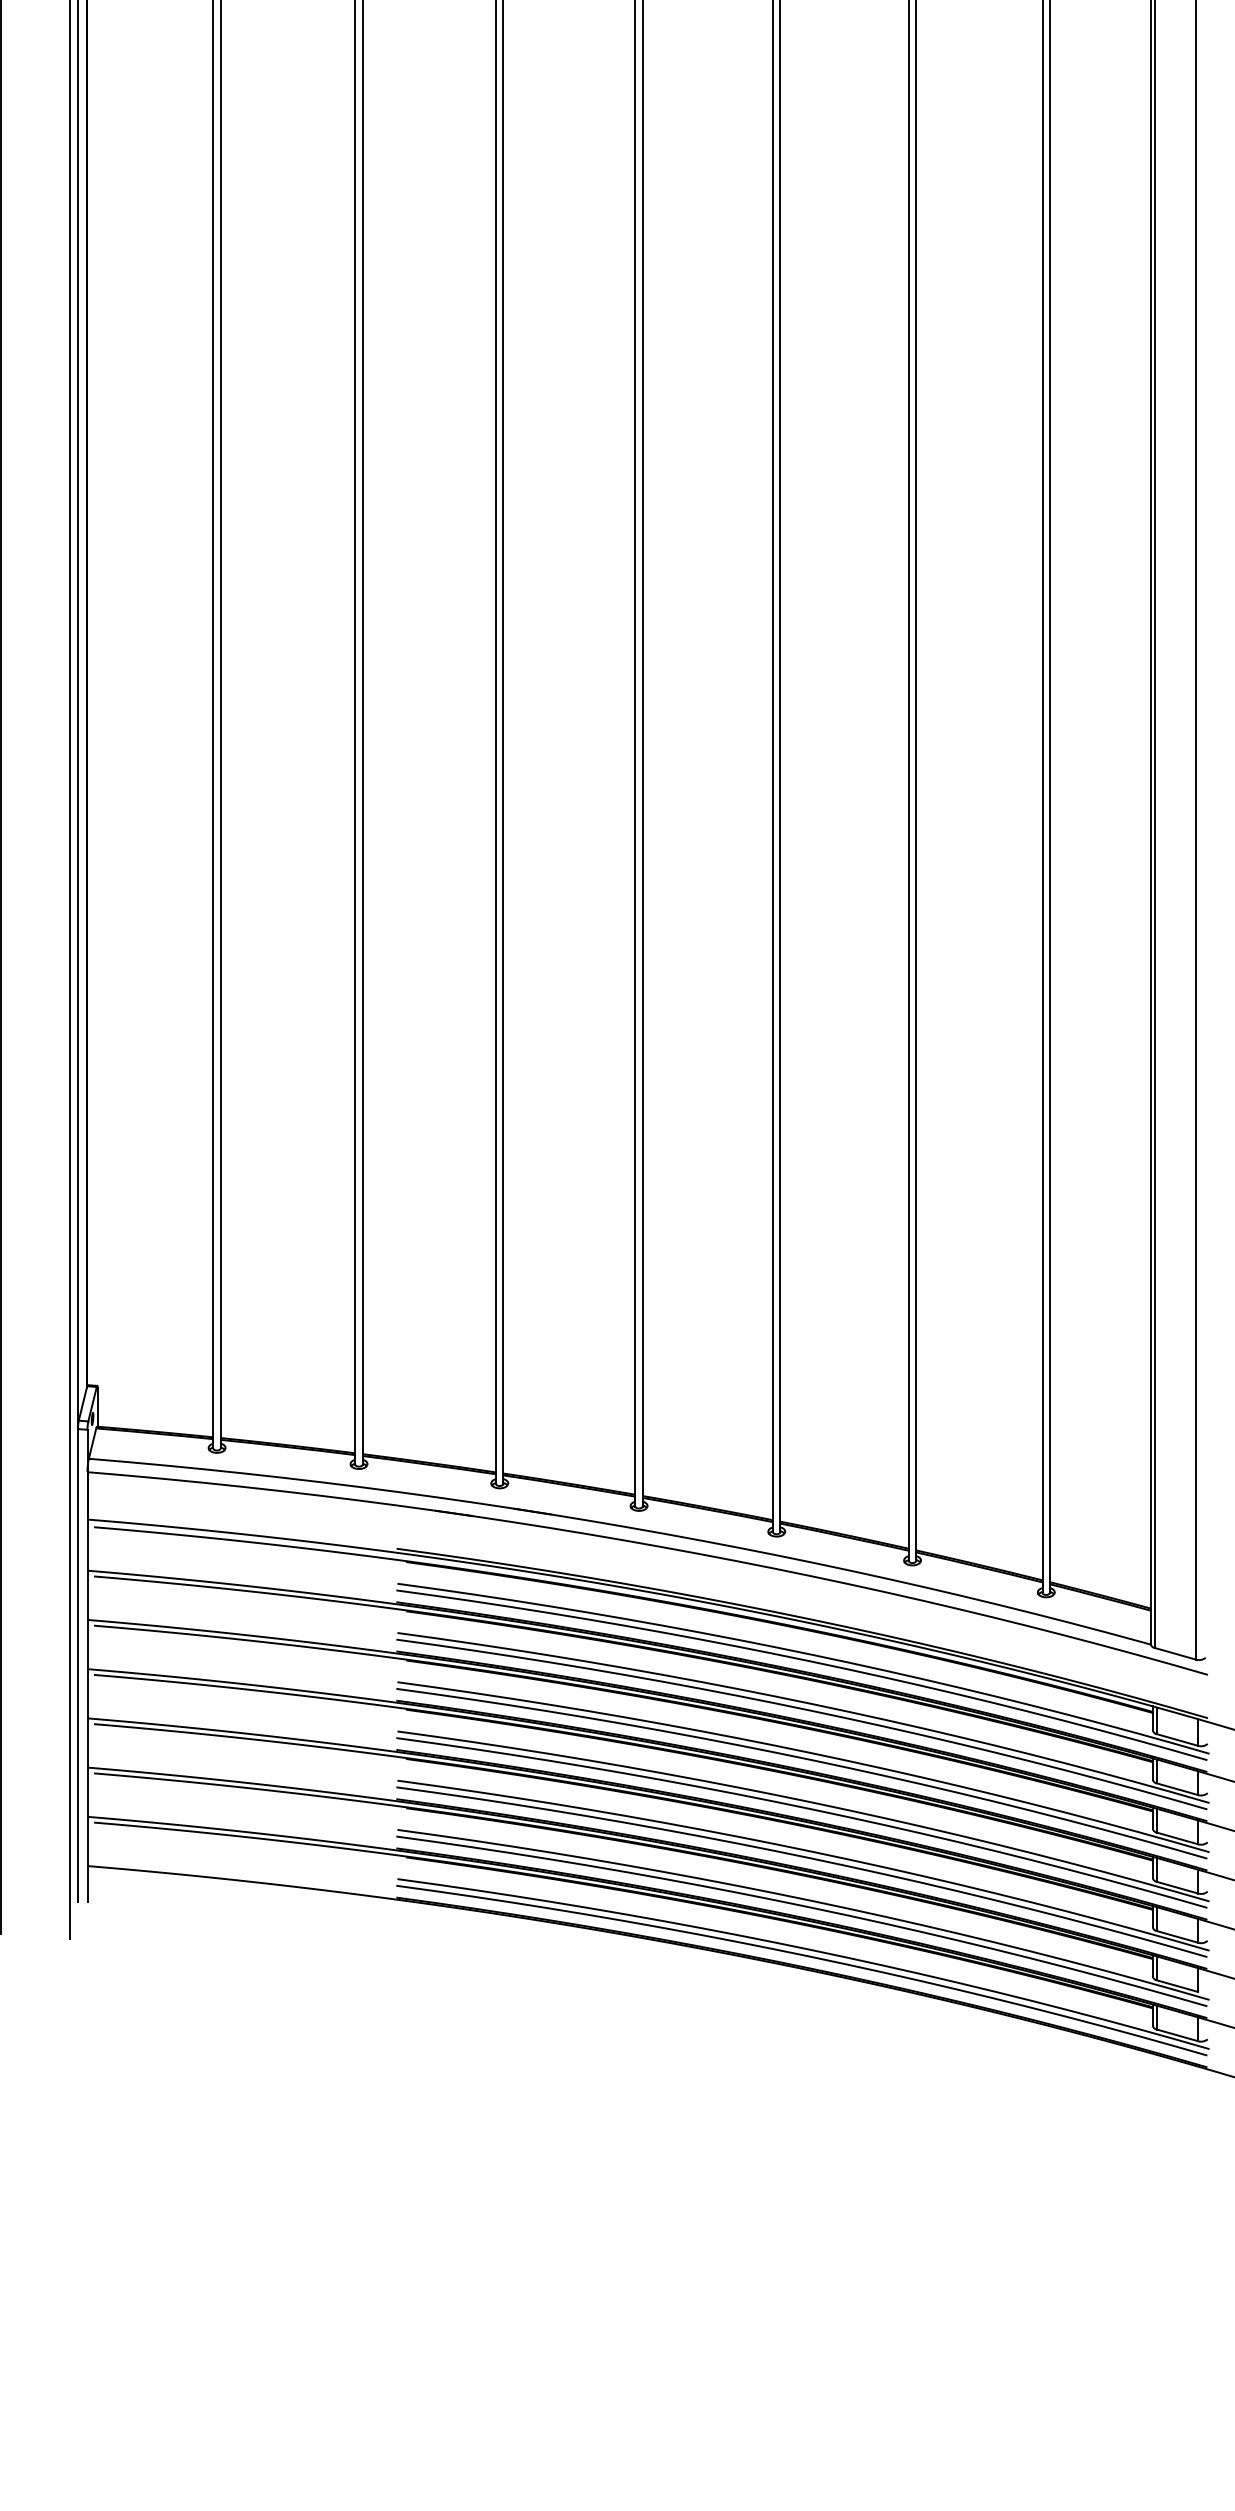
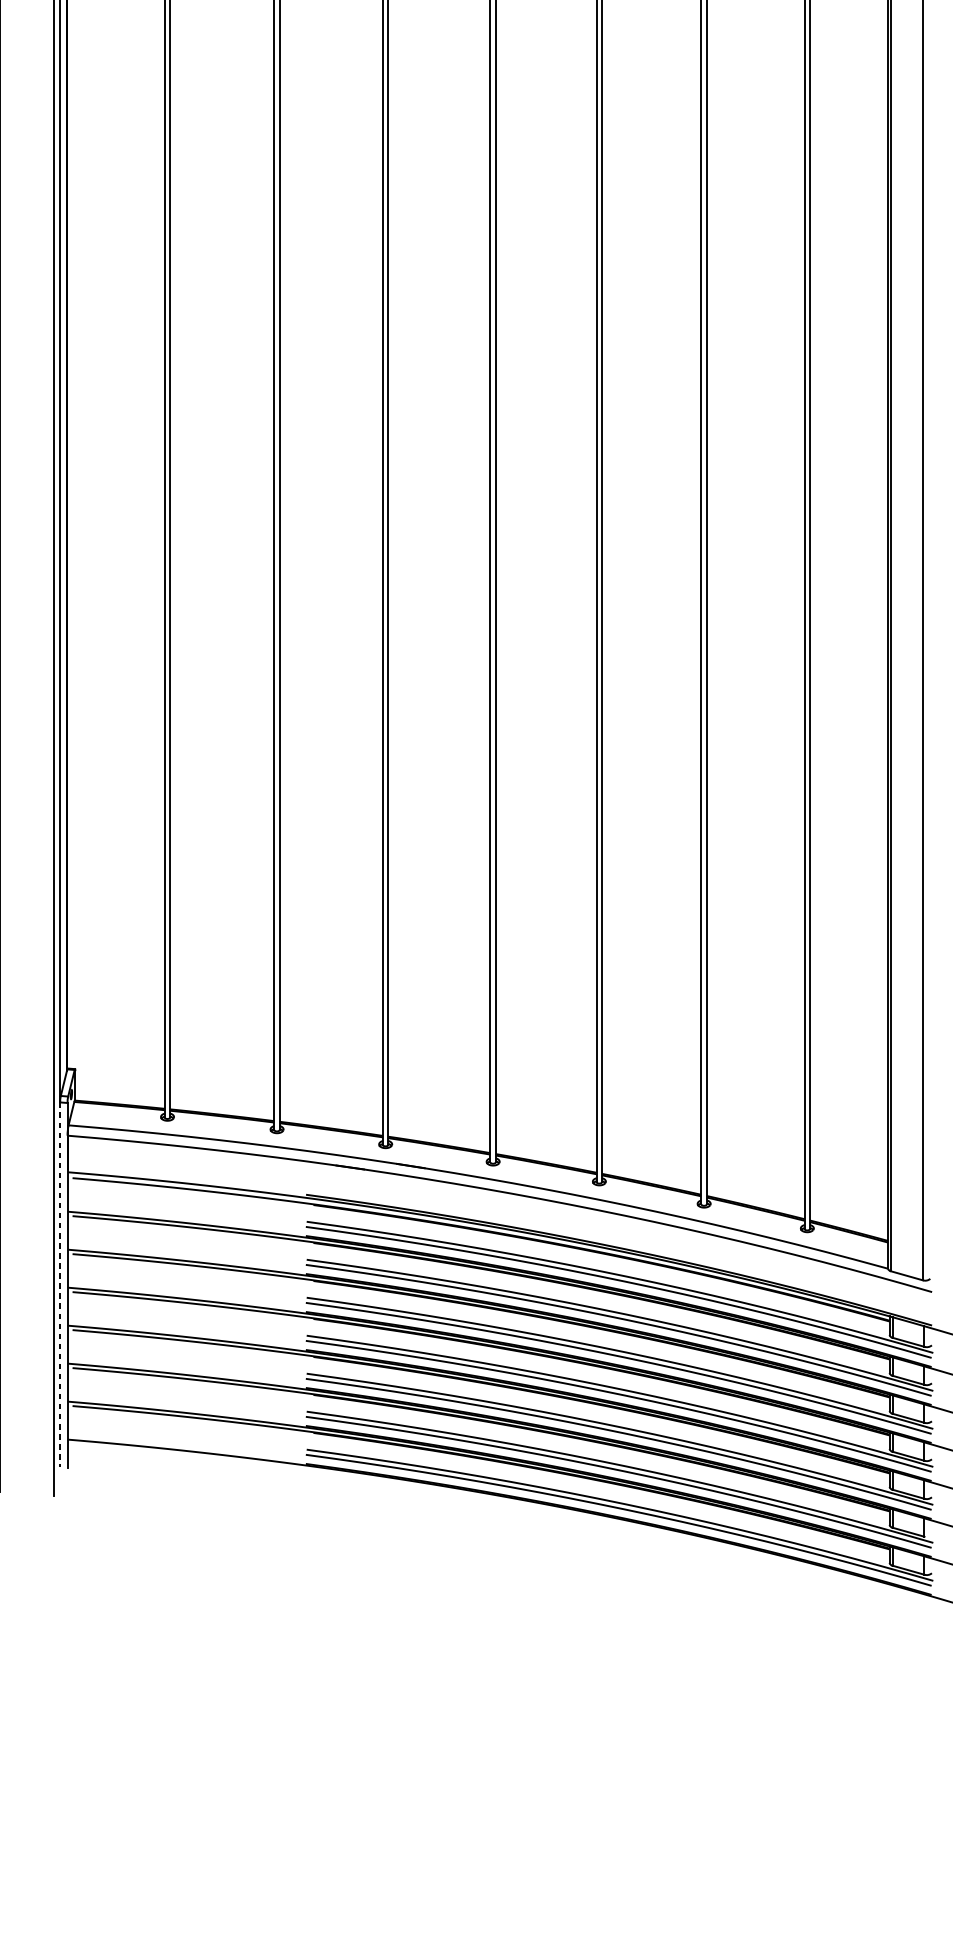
line: (77, 1665) -> (59, 1284), solid -> dashed

